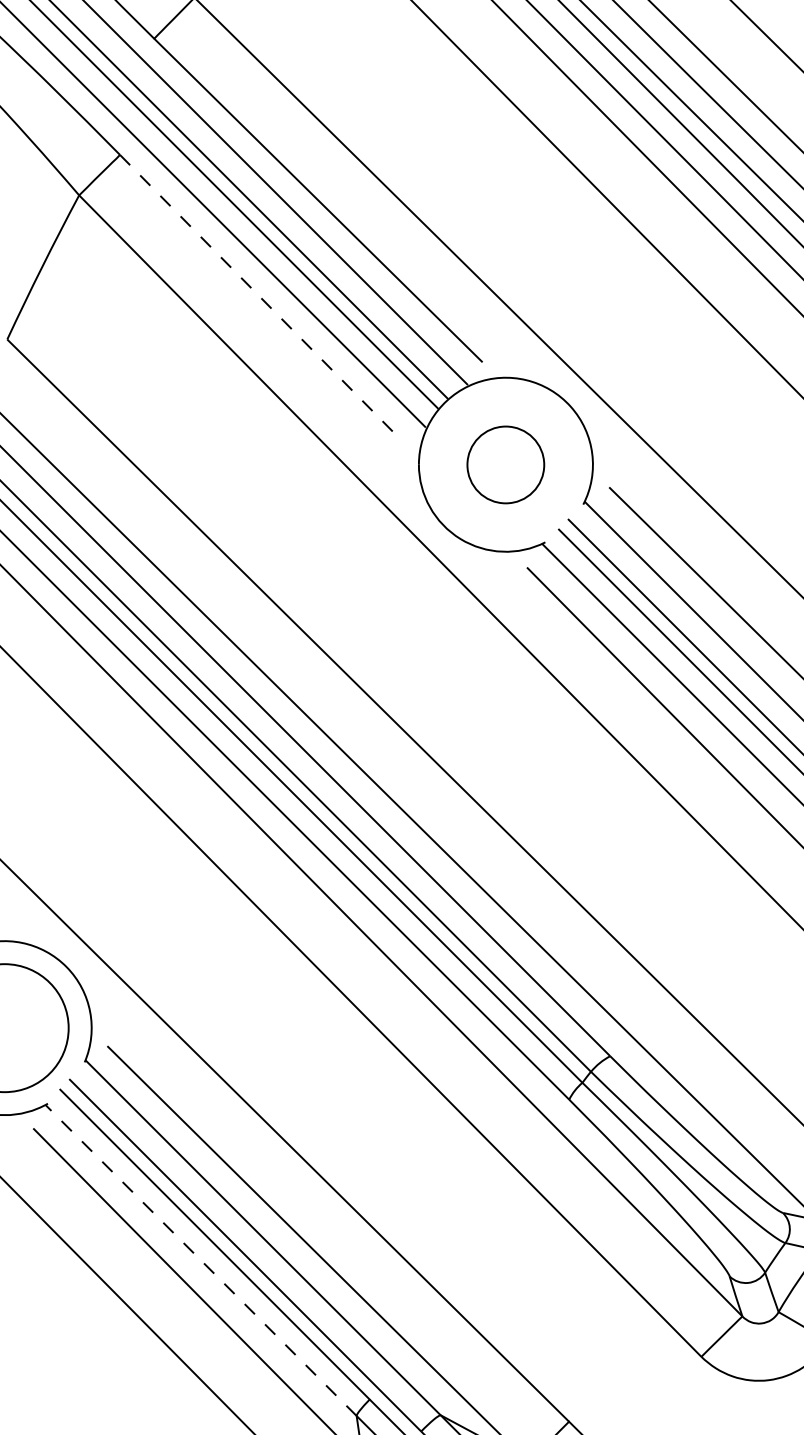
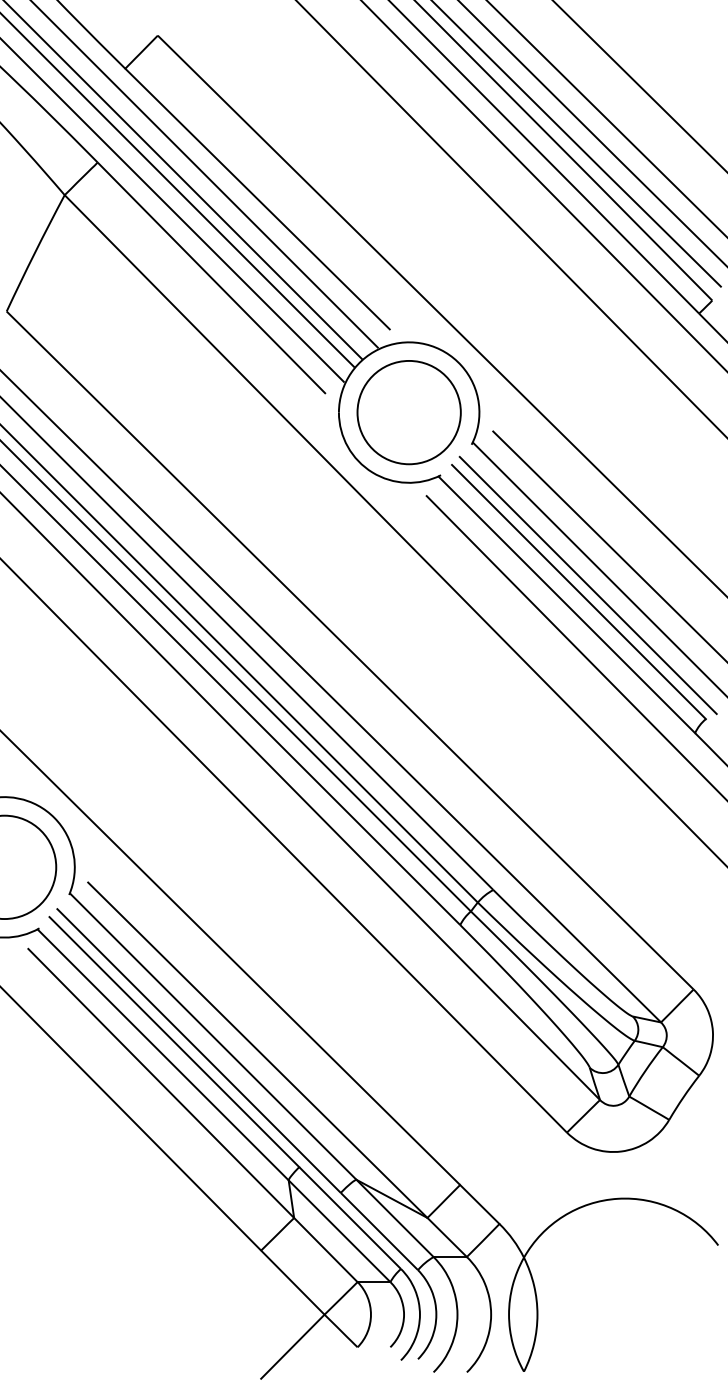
line: (261, 298) -> (211, 278), dashed -> solid
circle: (505, 464) -> (408, 412), size x1.67
line: (200, 1260) -> (162, 1054), dashed -> solid

